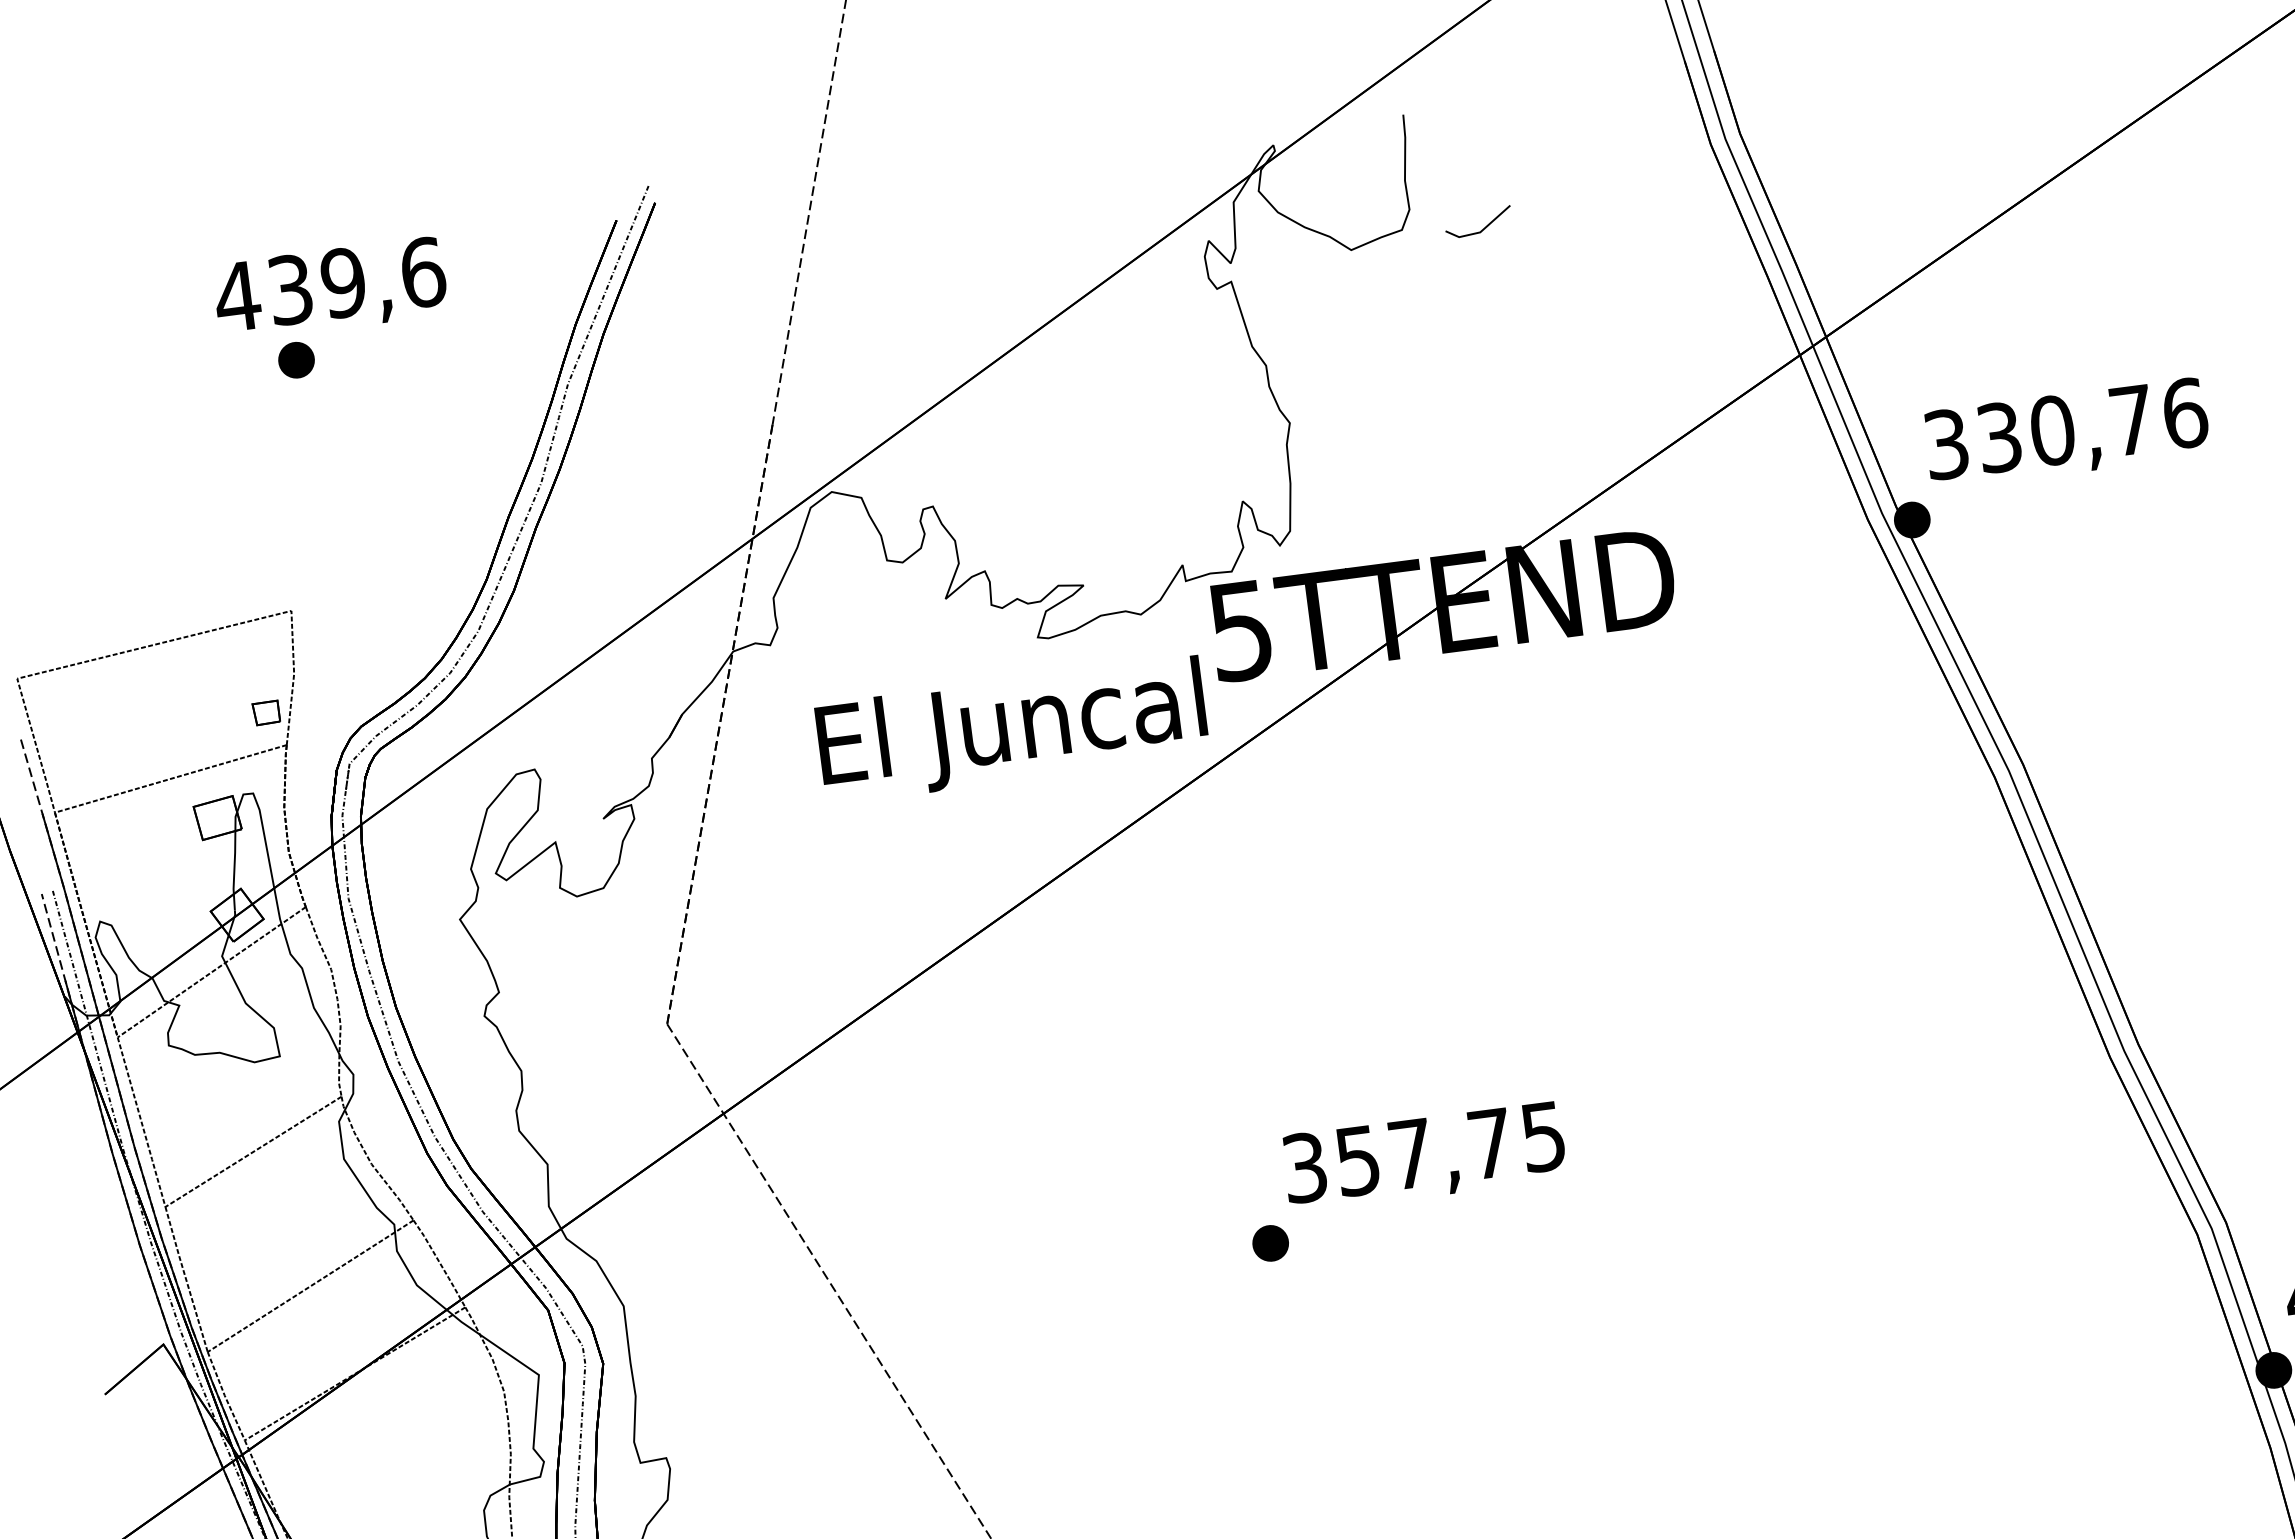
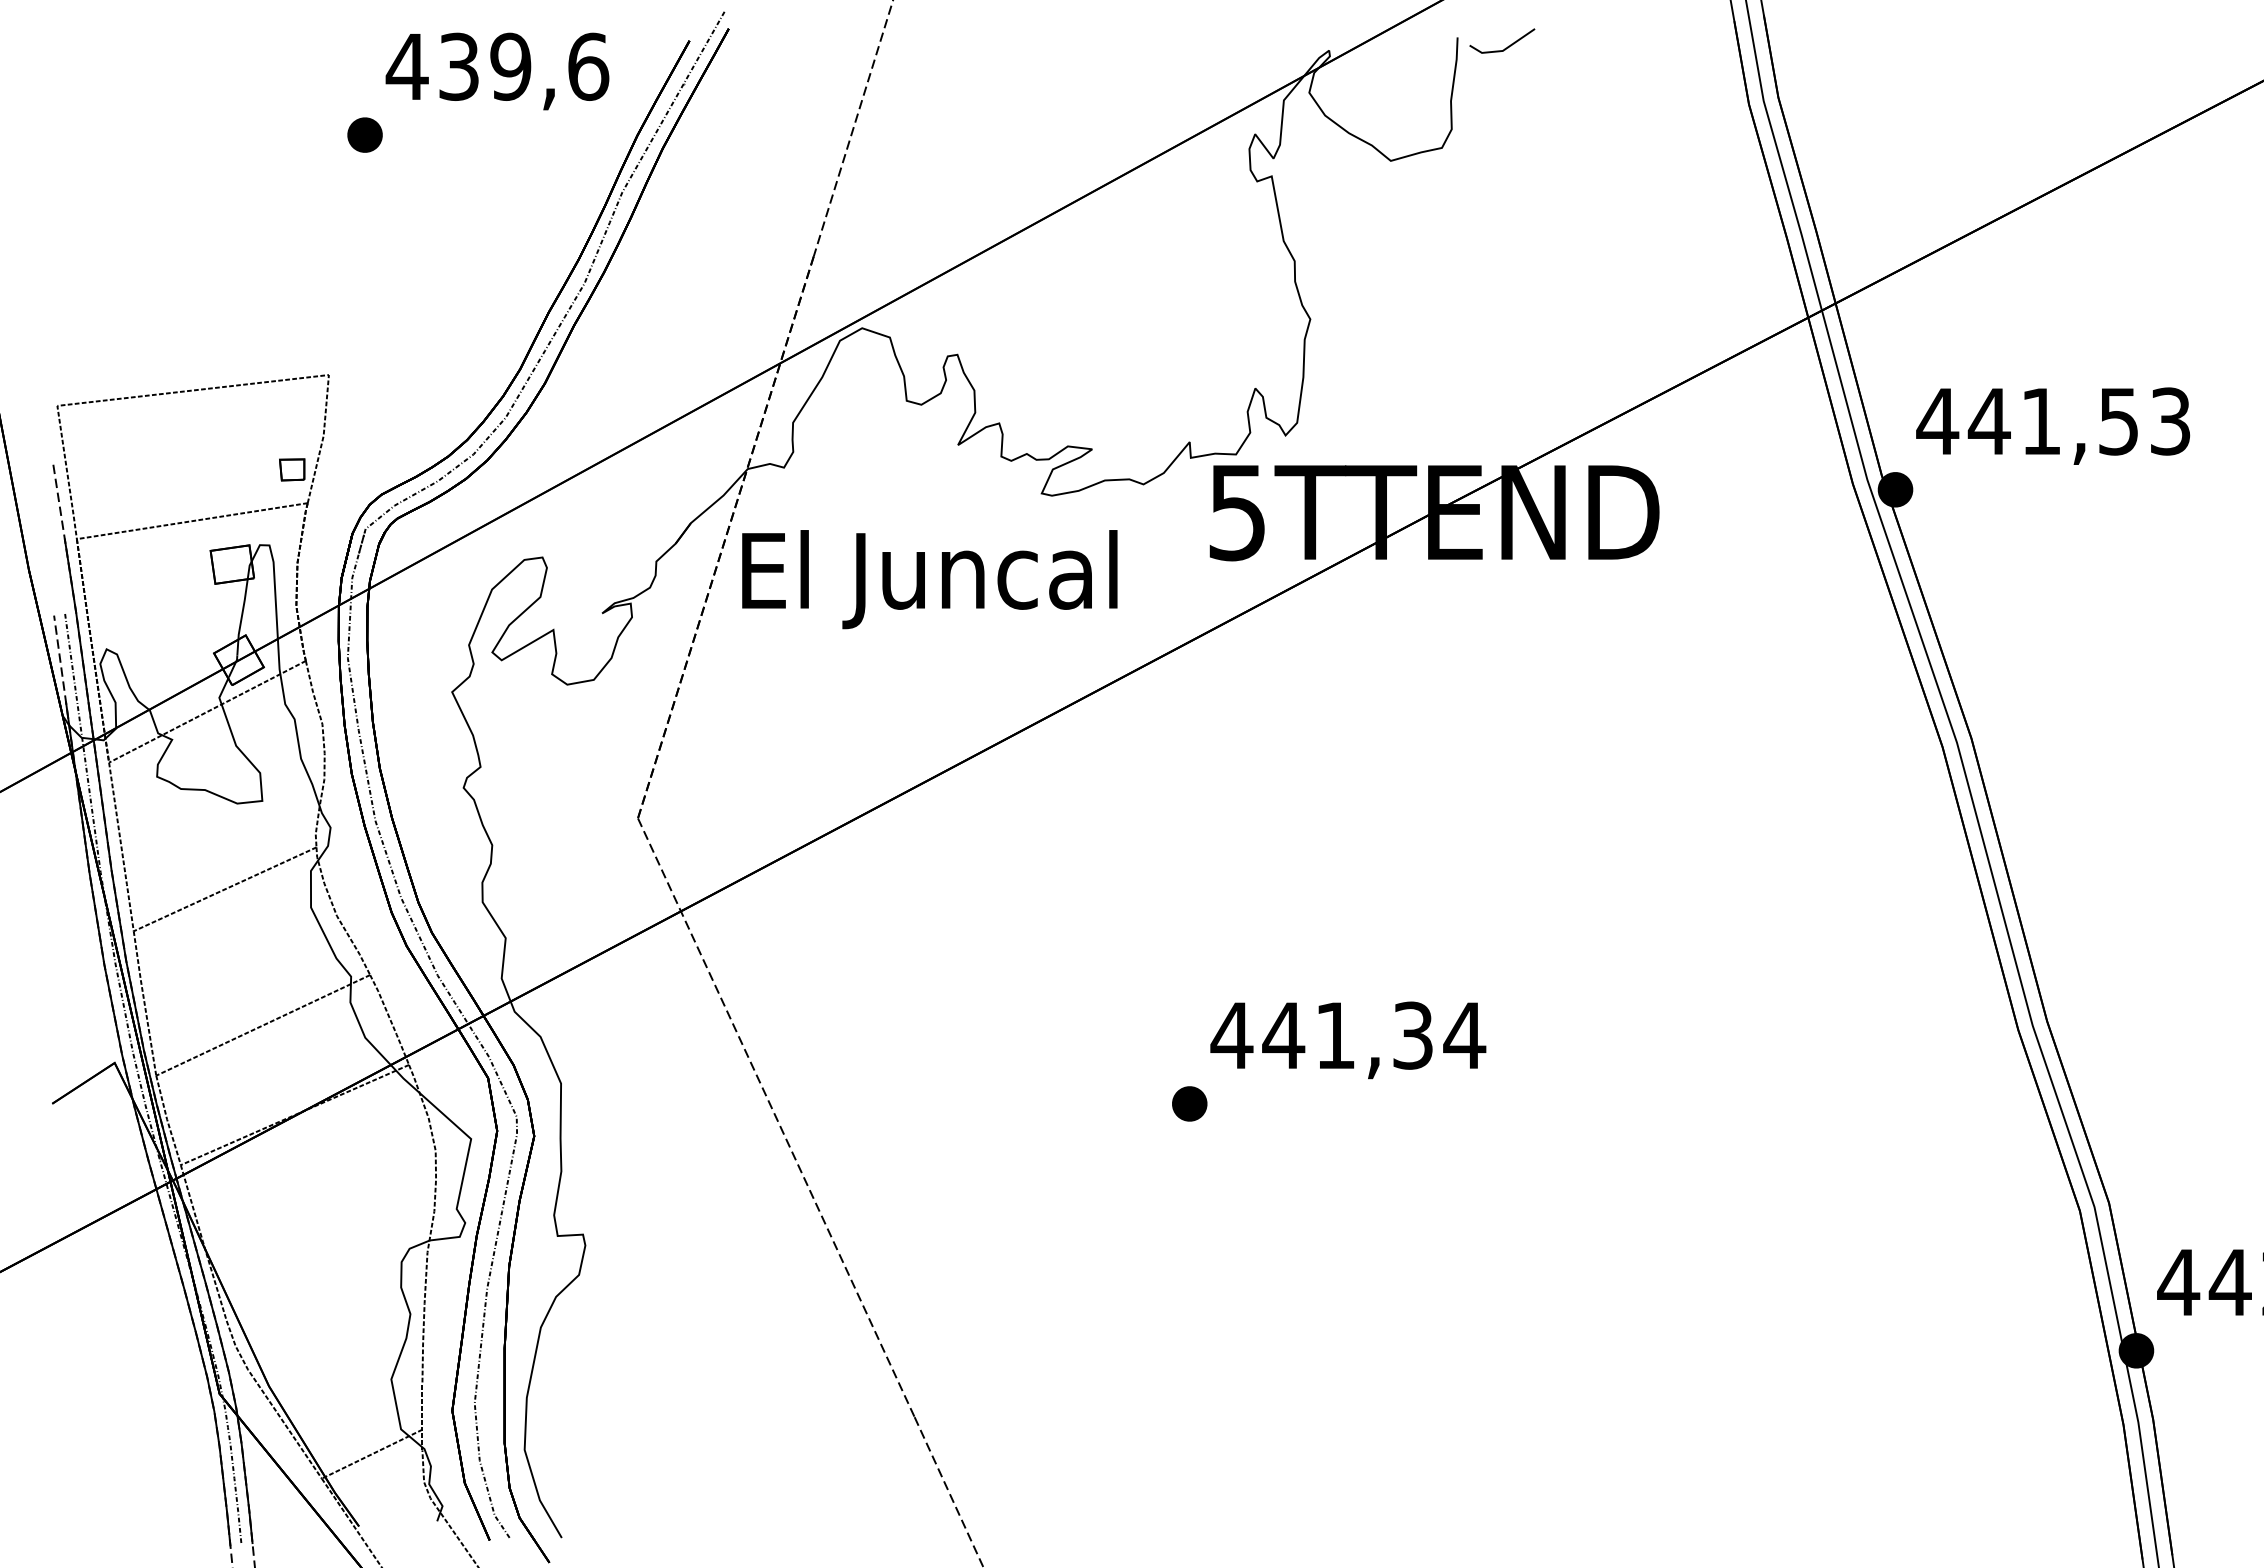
line: (1485, 226) -> (1508, 45), moved
text: (330, 289) -> (497, 71), moved
text: (2065, 428) -> (2053, 421), 330,76 -> 441,53
text: (1012, 730) -> (929, 579), moved
text: (1424, 1152) -> (1348, 1035), 357,75 -> 441,34

